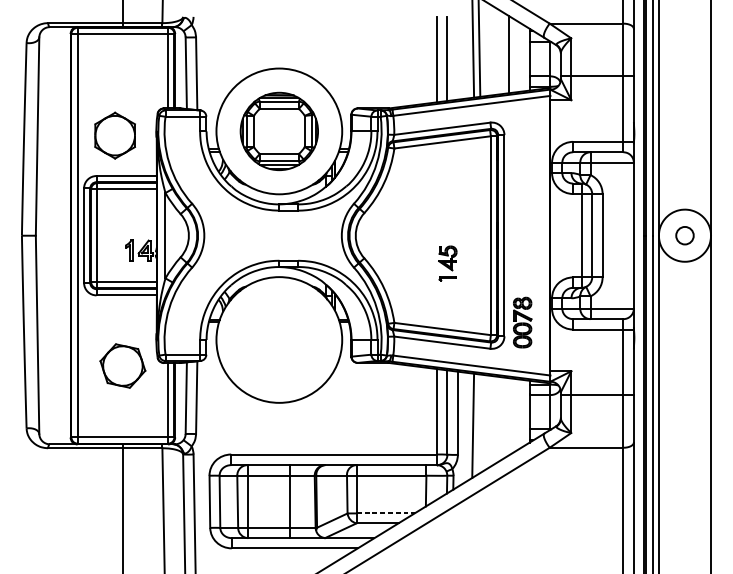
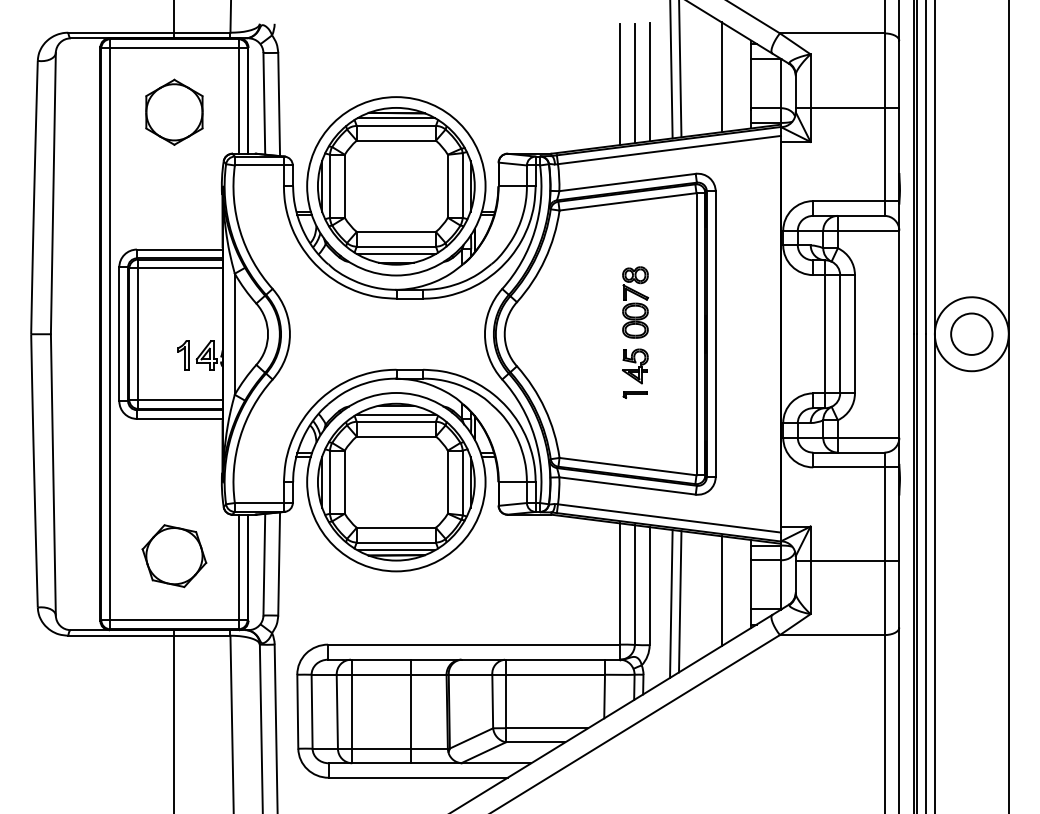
line: (457, 58) -> (649, 82), added
part: (279, 131) -> (396, 186), size x1.43
part: (115, 135) -> (174, 111), moved
circle: (684, 235) -> (971, 333), size x1.67
part: (522, 322) -> (635, 302), moved
part: (279, 339) -> (396, 481), added
part: (122, 366) -> (174, 556), moved
line: (508, 417) -> (721, 591), added
line: (479, 424) -> (680, 601), added
line: (385, 513) -> (547, 728), dashed -> solid

